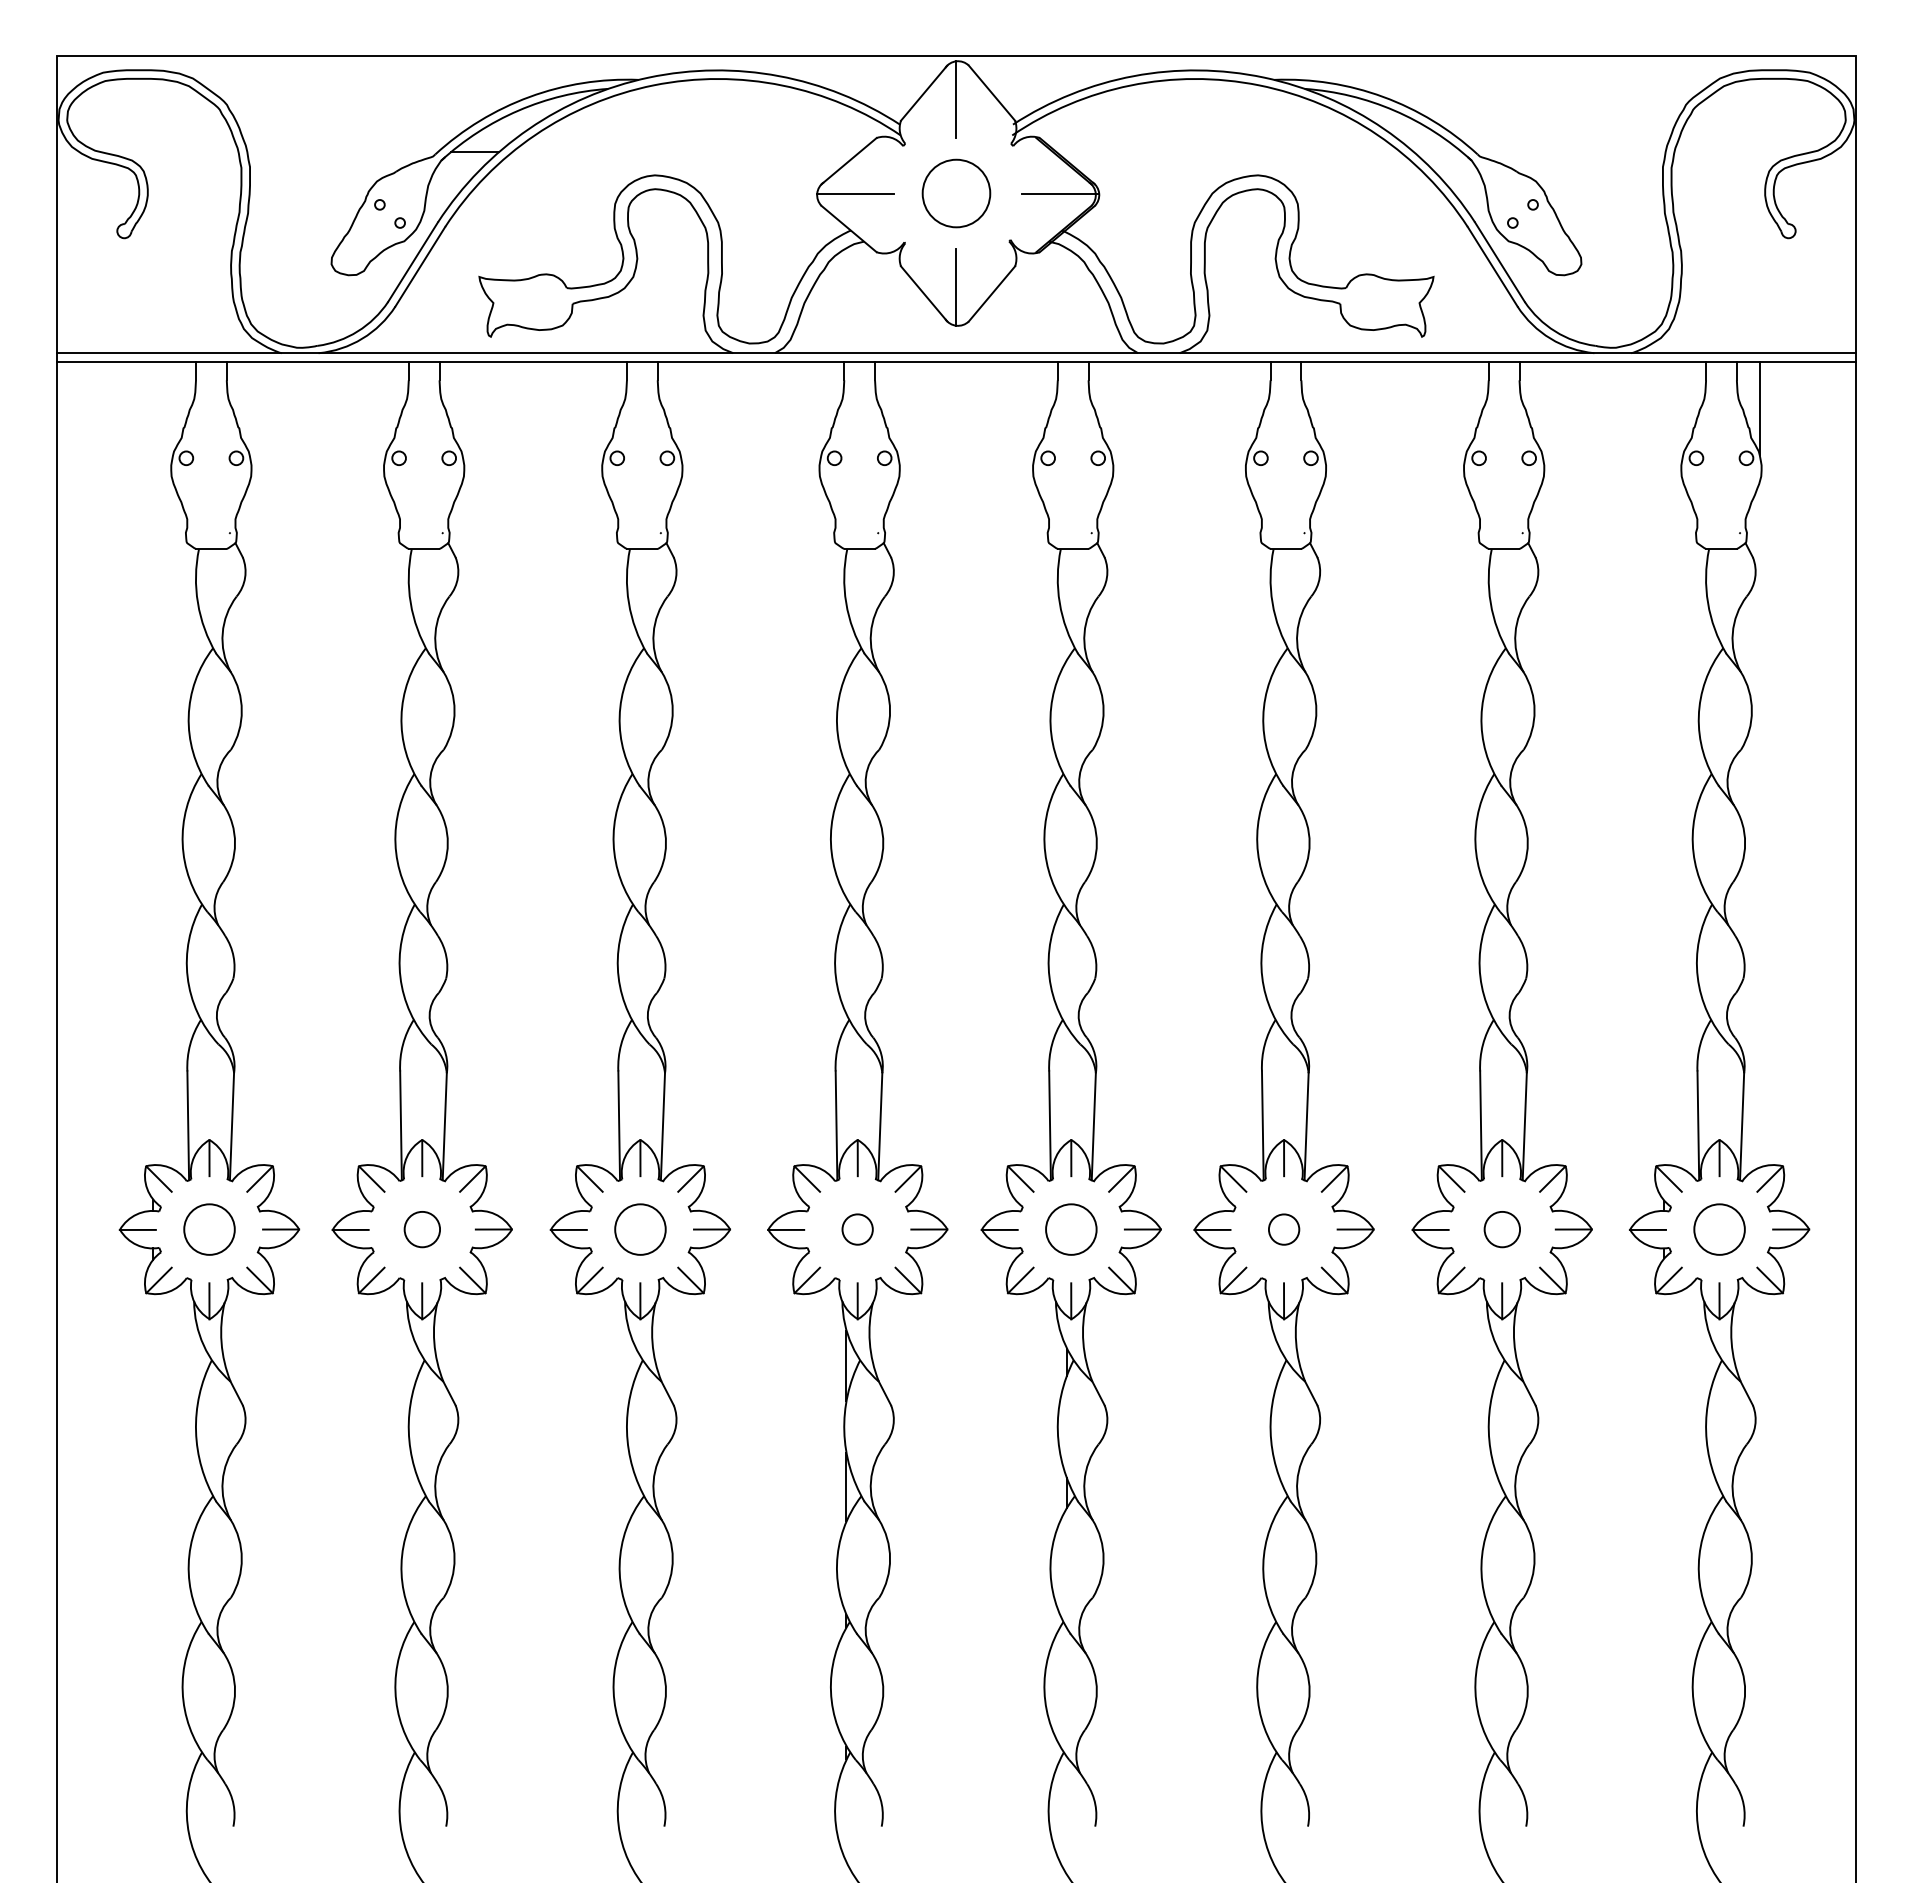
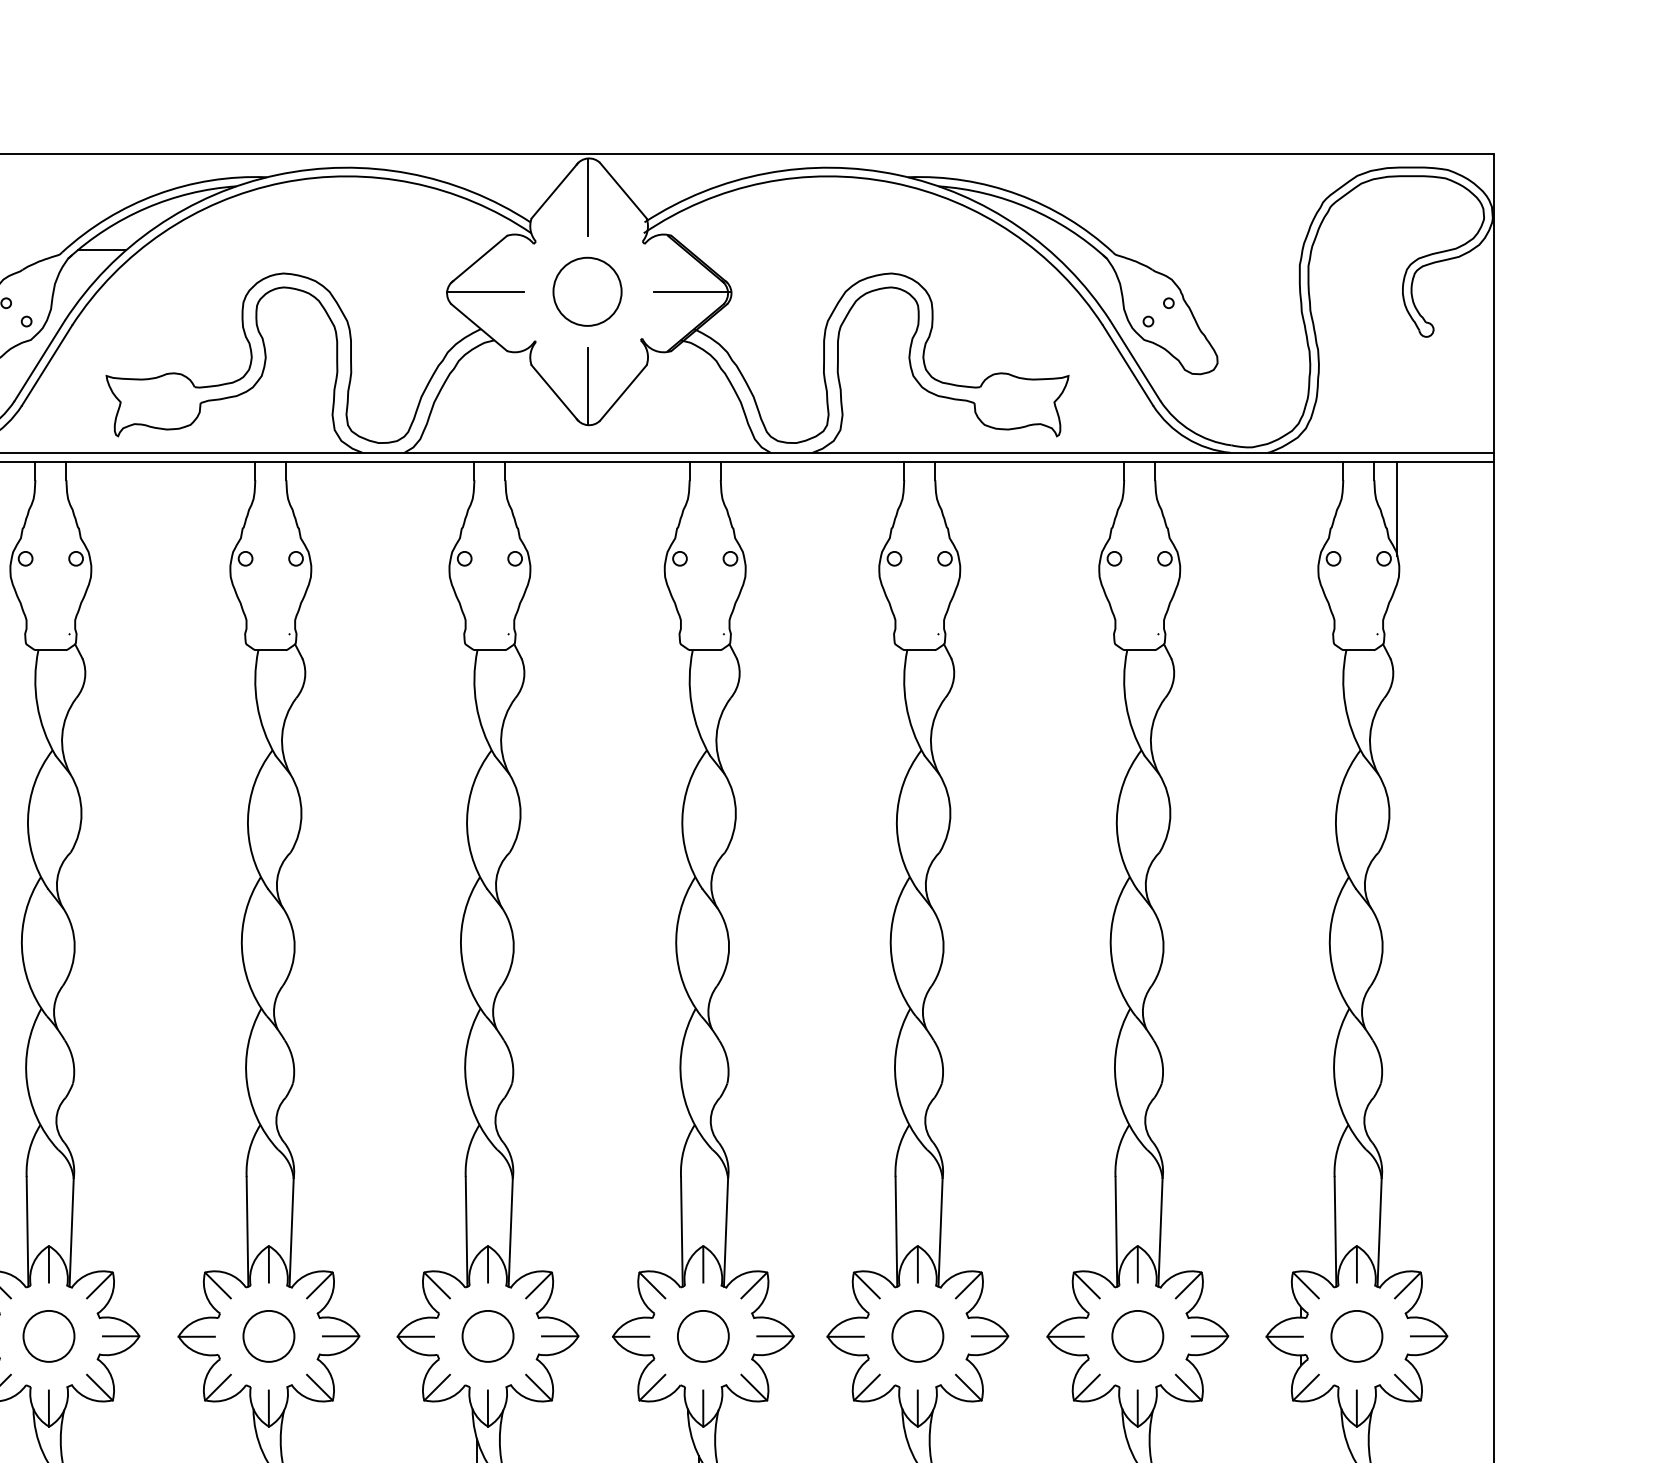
circle: (422, 1229) -> (49, 1336), size x1.43
circle: (857, 1229) -> (487, 1336), size x1.67
circle: (1283, 1229) -> (917, 1336), size x1.67
circle: (1502, 1229) -> (1138, 1336), size x1.43

